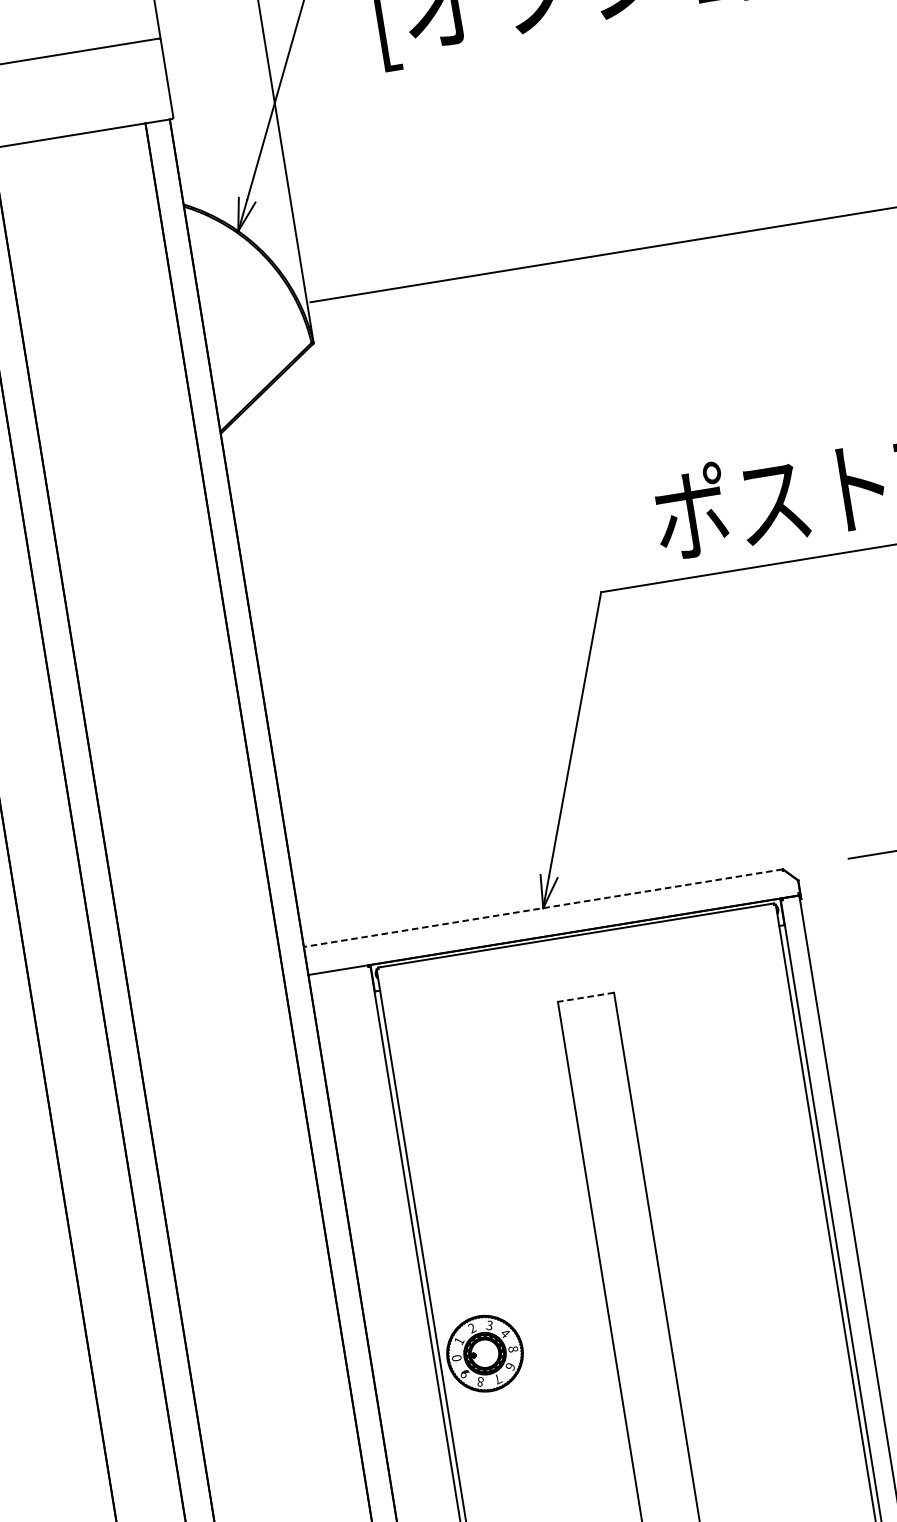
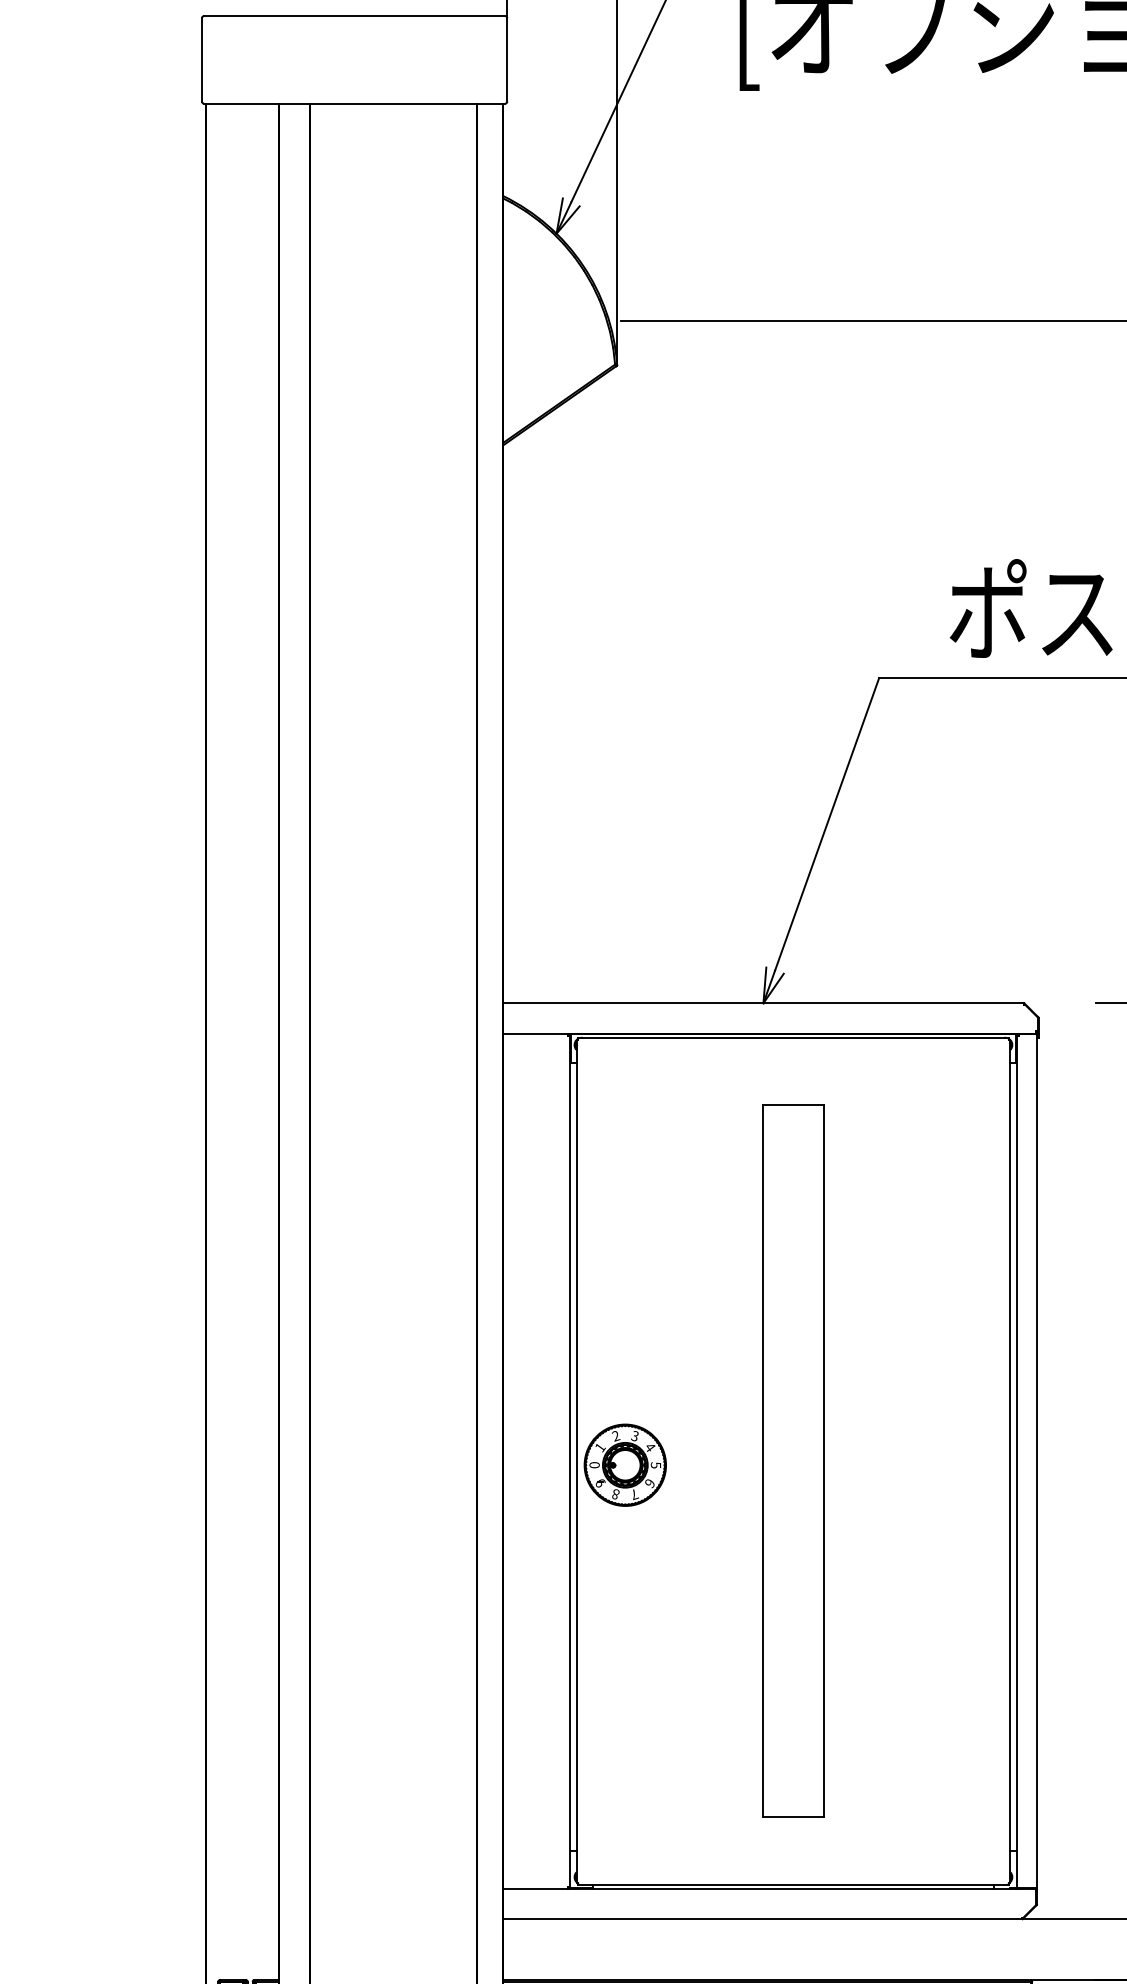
line: (542, 908) -> (762, 1003), dashed -> solid
line: (586, 997) -> (793, 1105), dashed -> solid
text: (513, 1349) -> (656, 1465), 8 -> 5

